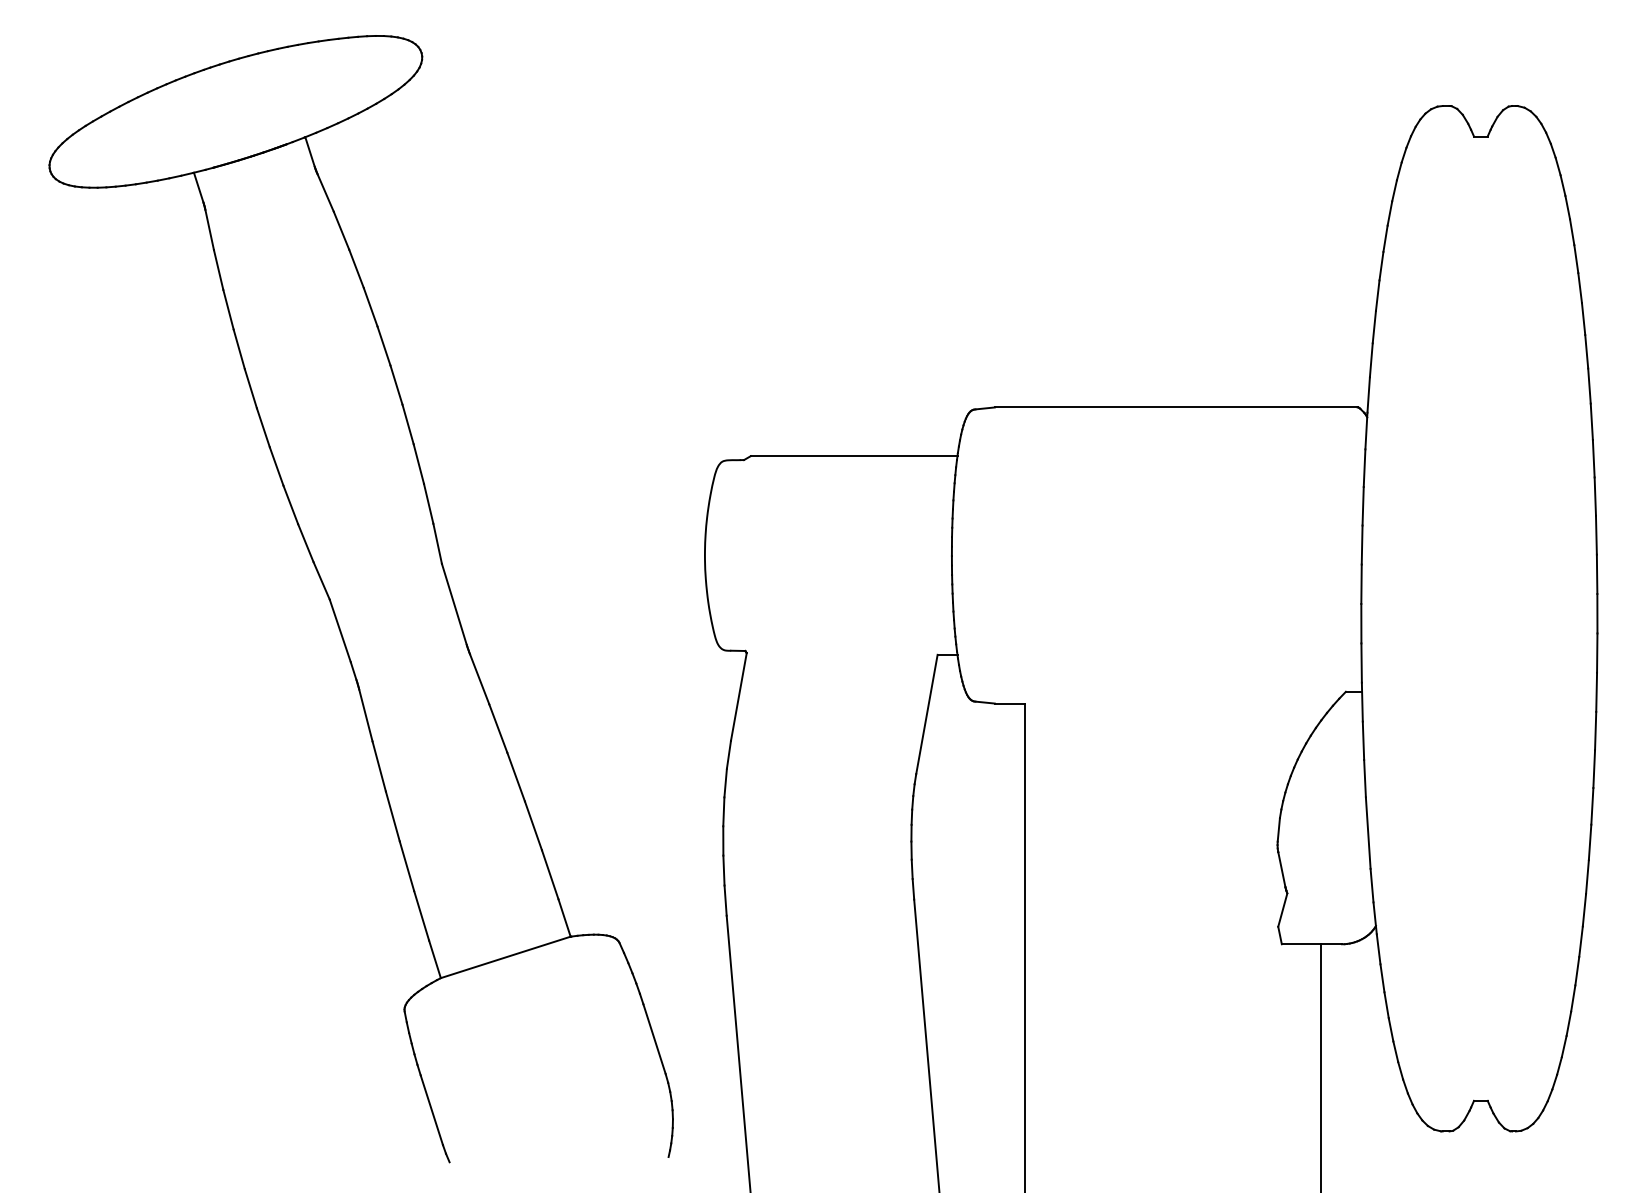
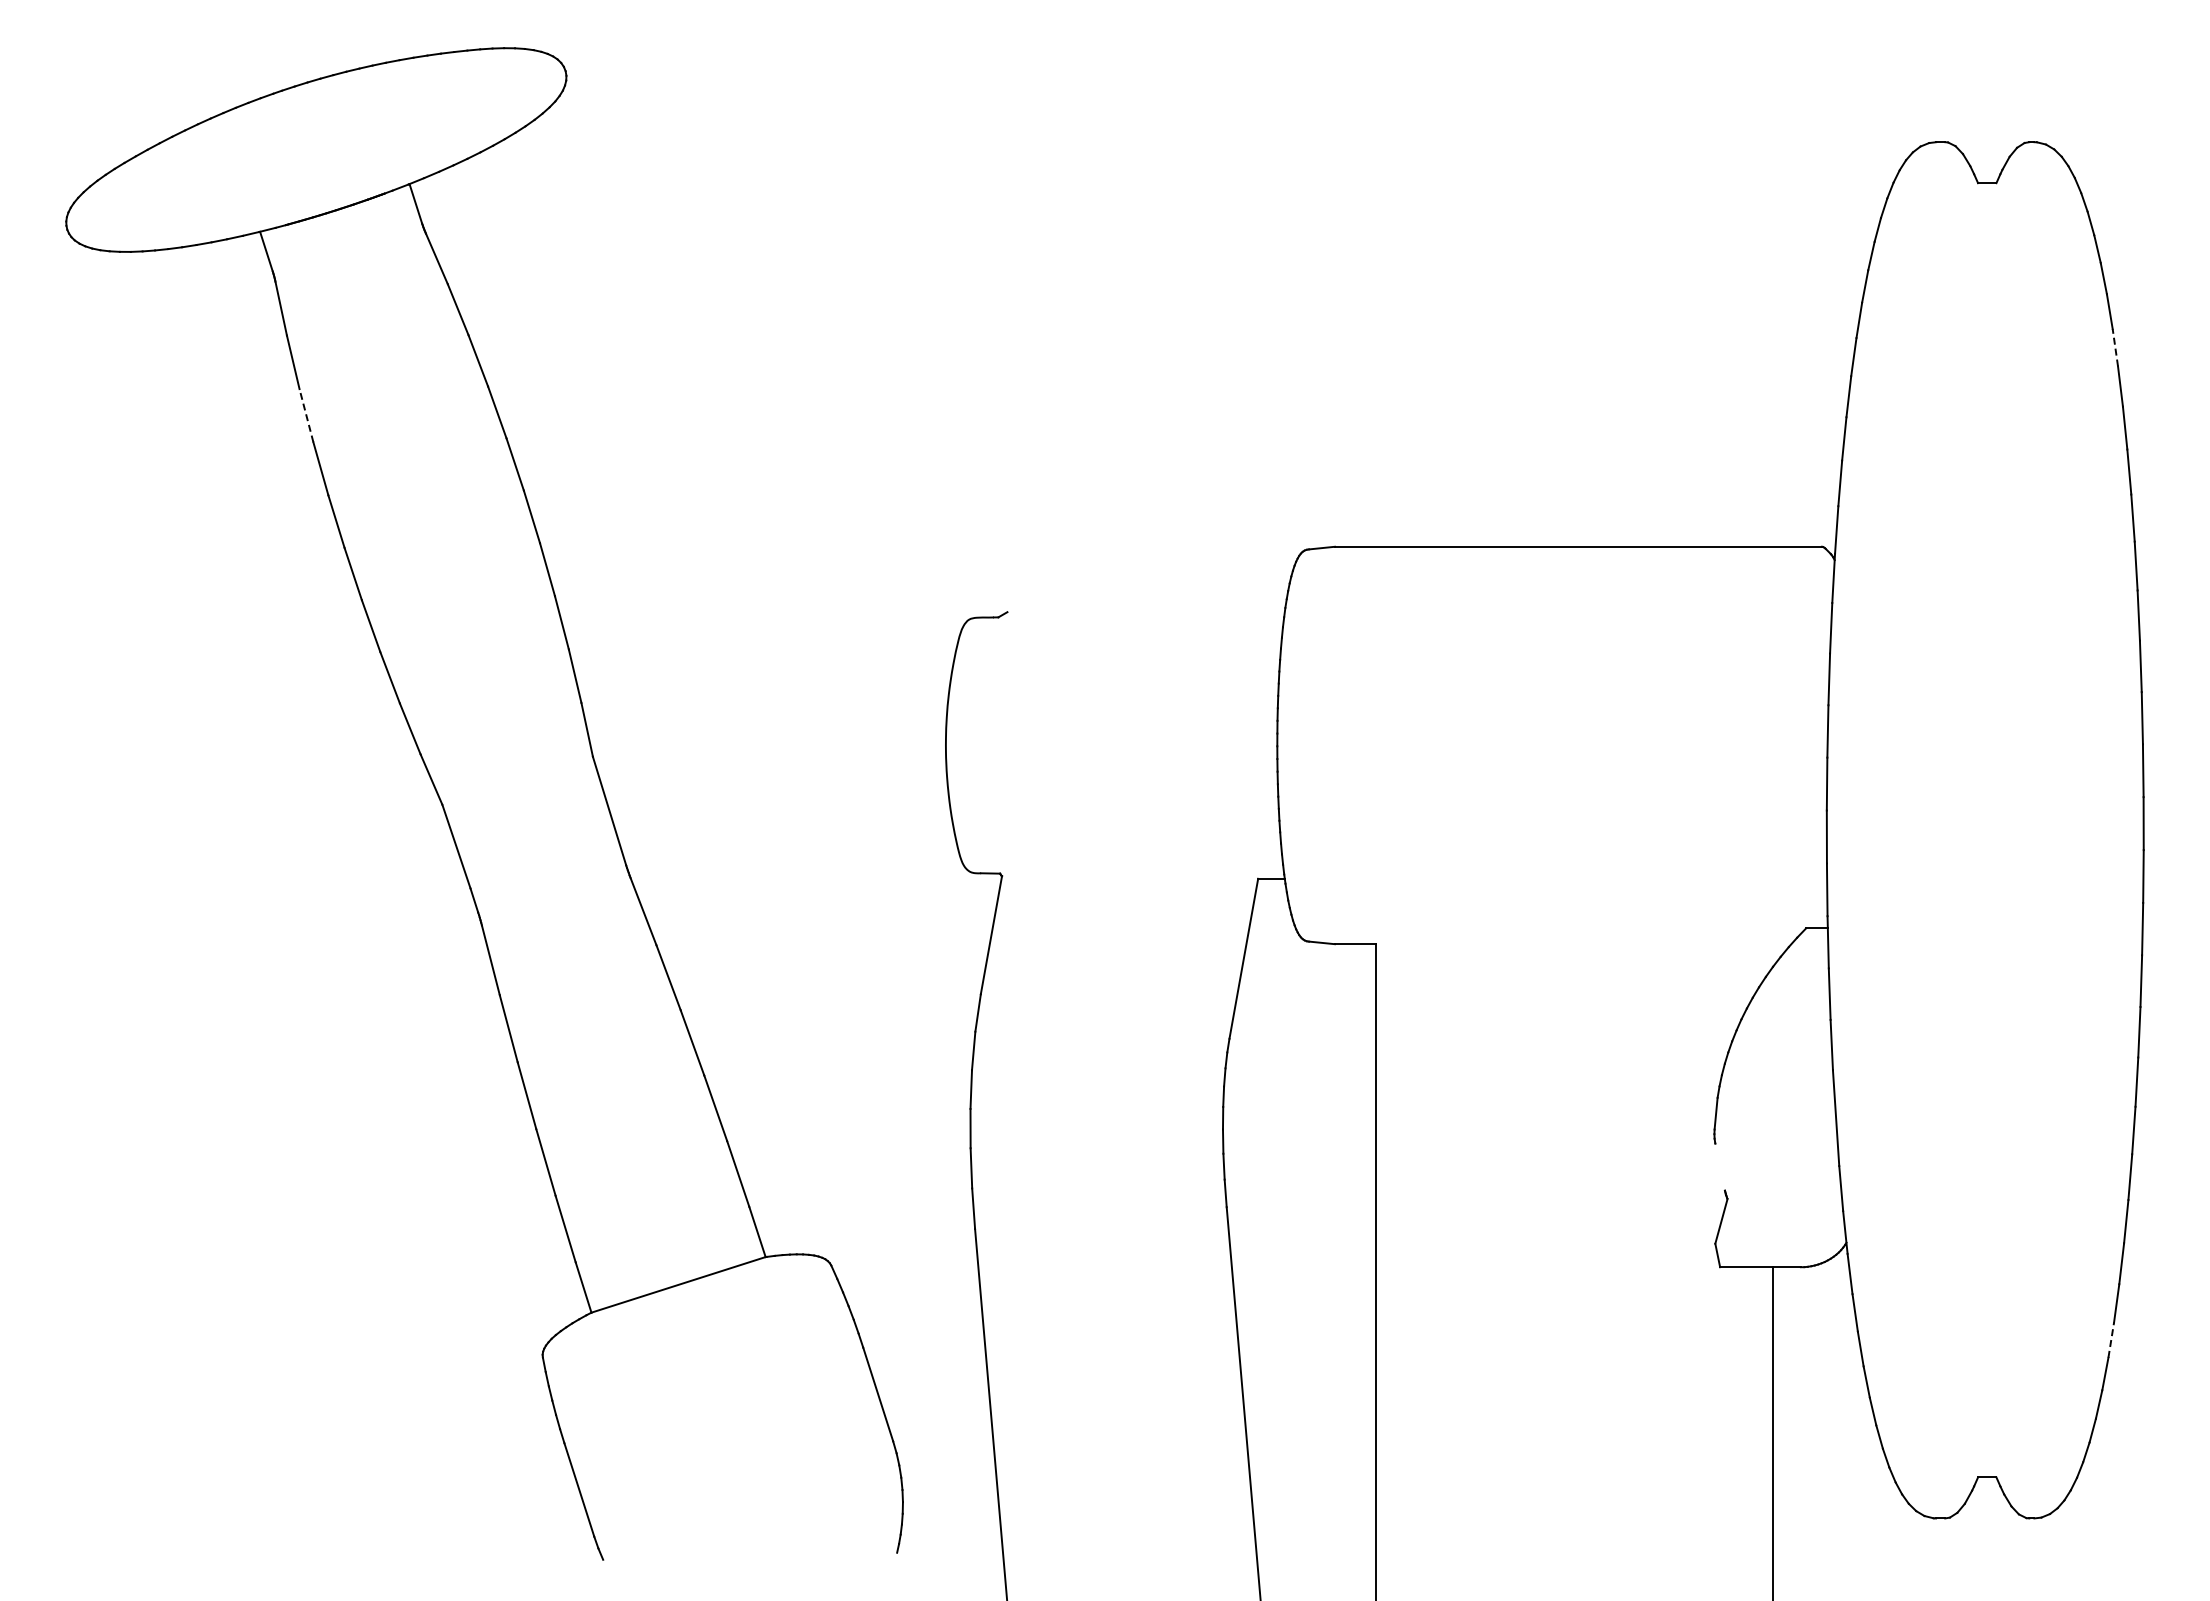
line: (1576, 258) -> (2115, 347), solid -> dashed
line: (228, 309) -> (306, 415), solid -> dashed
line: (853, 456) -> (1145, 612), removed
line: (1281, 869) -> (1719, 1166), removed
line: (1573, 998) -> (2111, 1340), solid -> dashed

